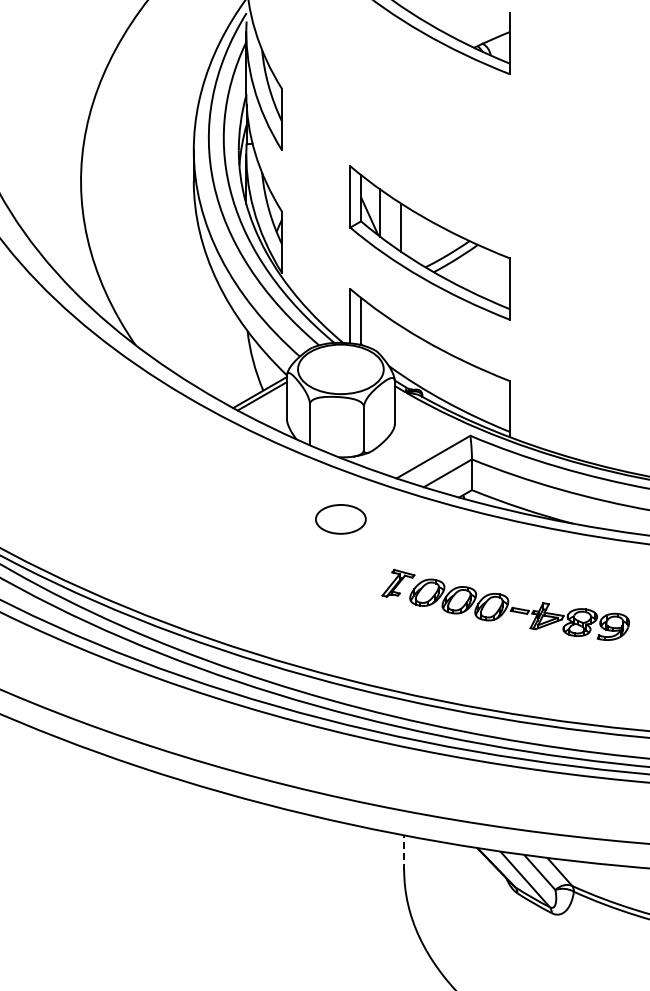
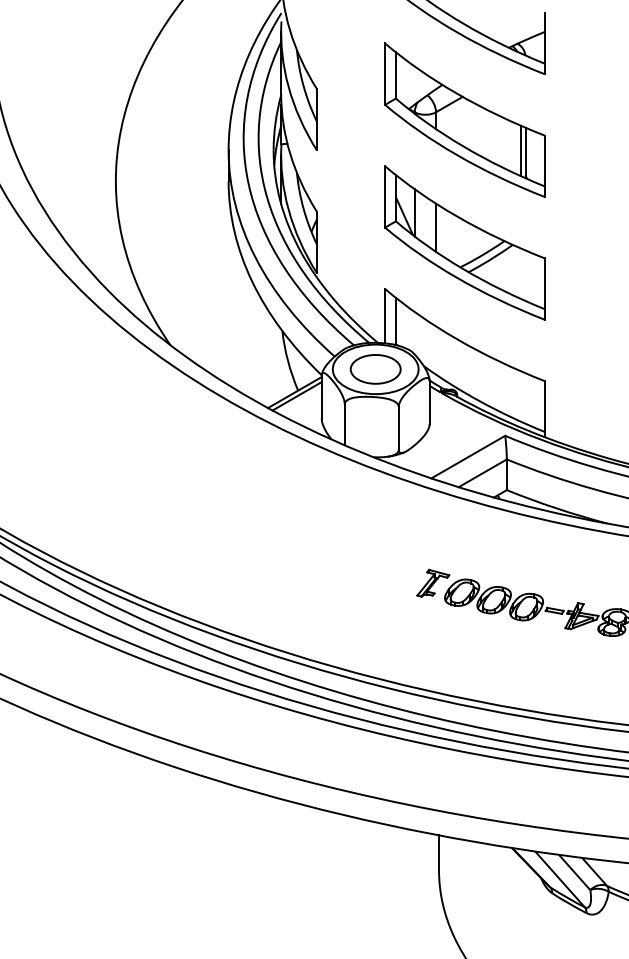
part: (429, 119) -> (464, 119), added
part: (340, 519) -> (375, 369), moved
line: (404, 852) -> (439, 852), dashed -> solid

